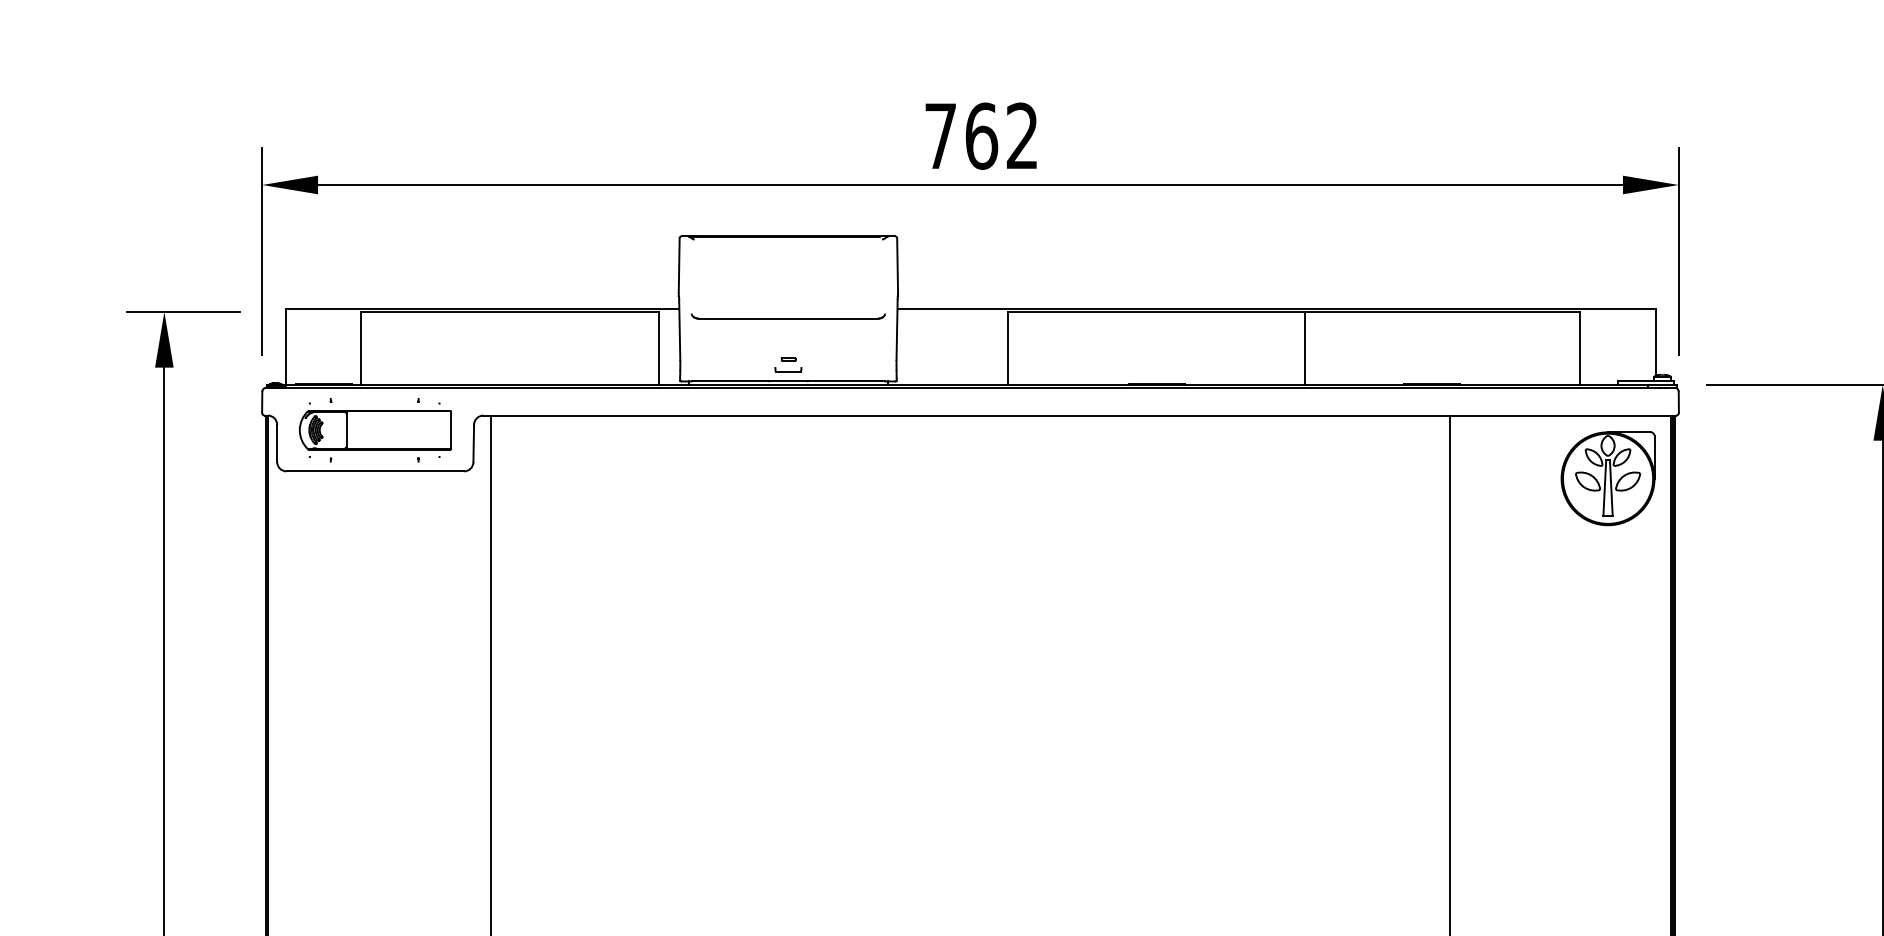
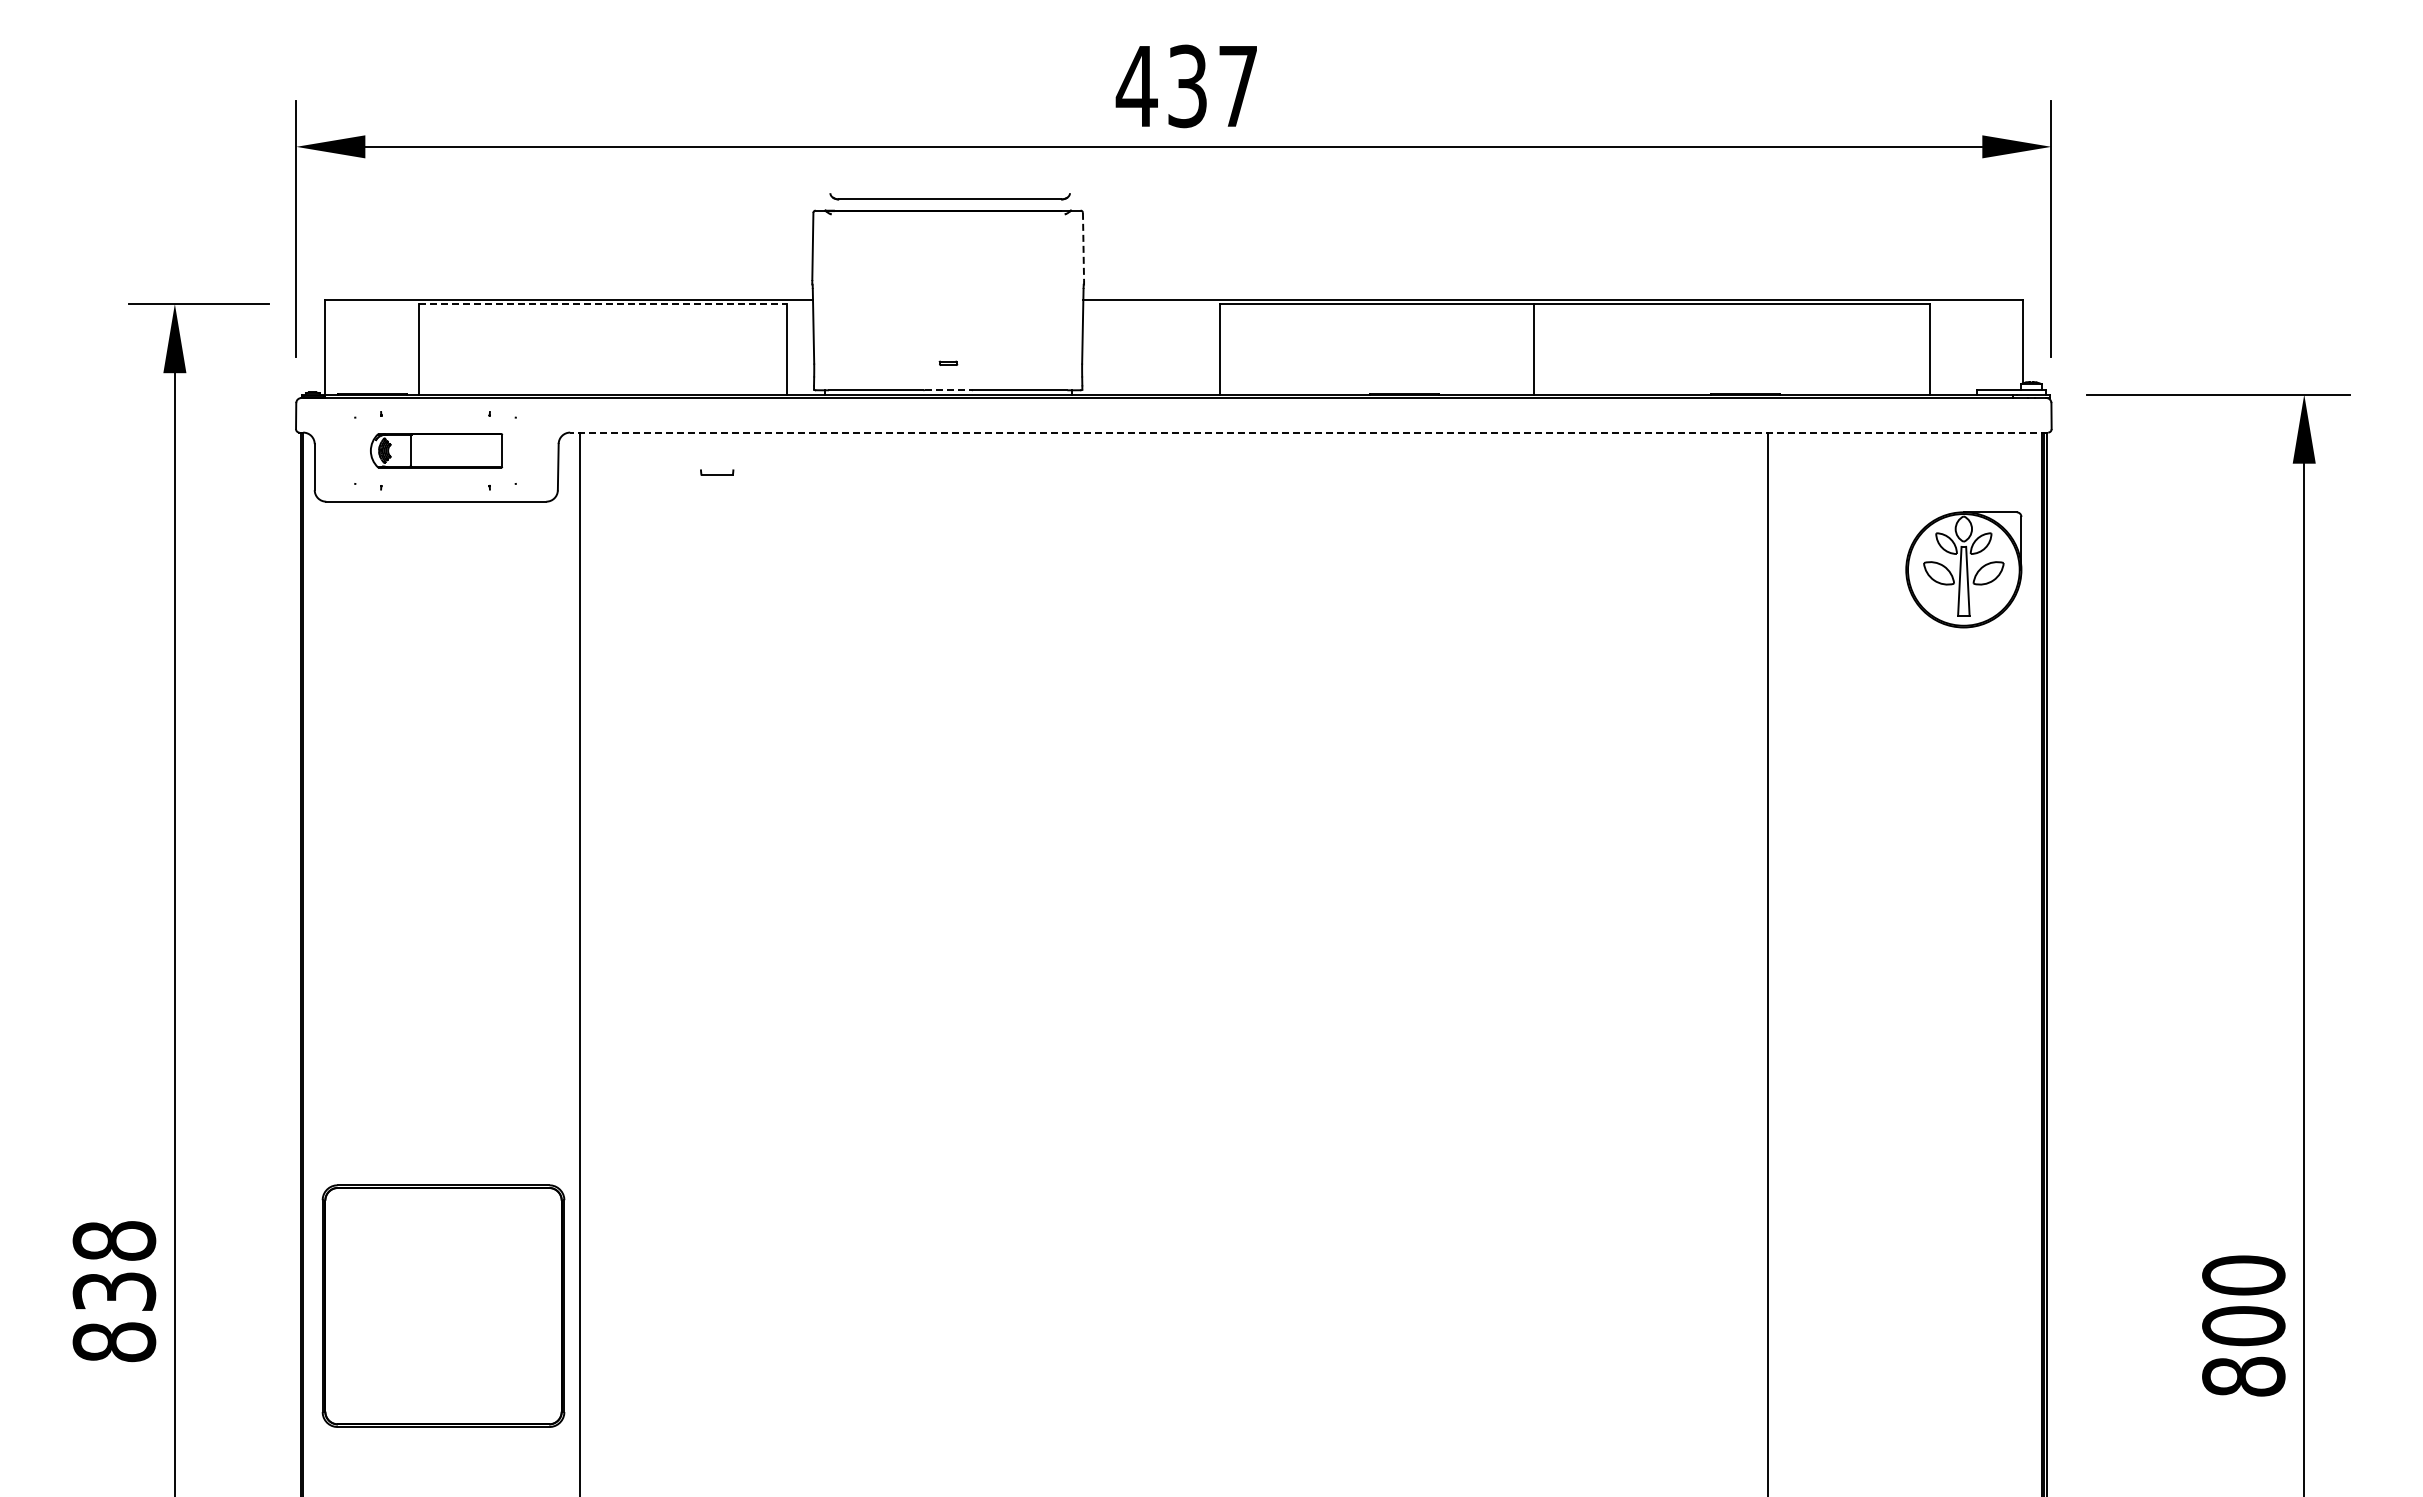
text: (979, 136) -> (1185, 86), 762 -> 437
line: (897, 265) -> (1083, 246), solid -> dashed
line: (510, 312) -> (603, 304), solid -> dashed
part: (787, 316) -> (949, 196), moved
line: (1305, 348) -> (1533, 349), moved
part: (788, 369) -> (717, 472), moved
line: (788, 380) -> (948, 389), solid -> dashed
line: (1079, 415) -> (1309, 432), solid -> dashed
part: (375, 430) -> (436, 450), size x0.7
part: (1607, 478) -> (1963, 569), moved

